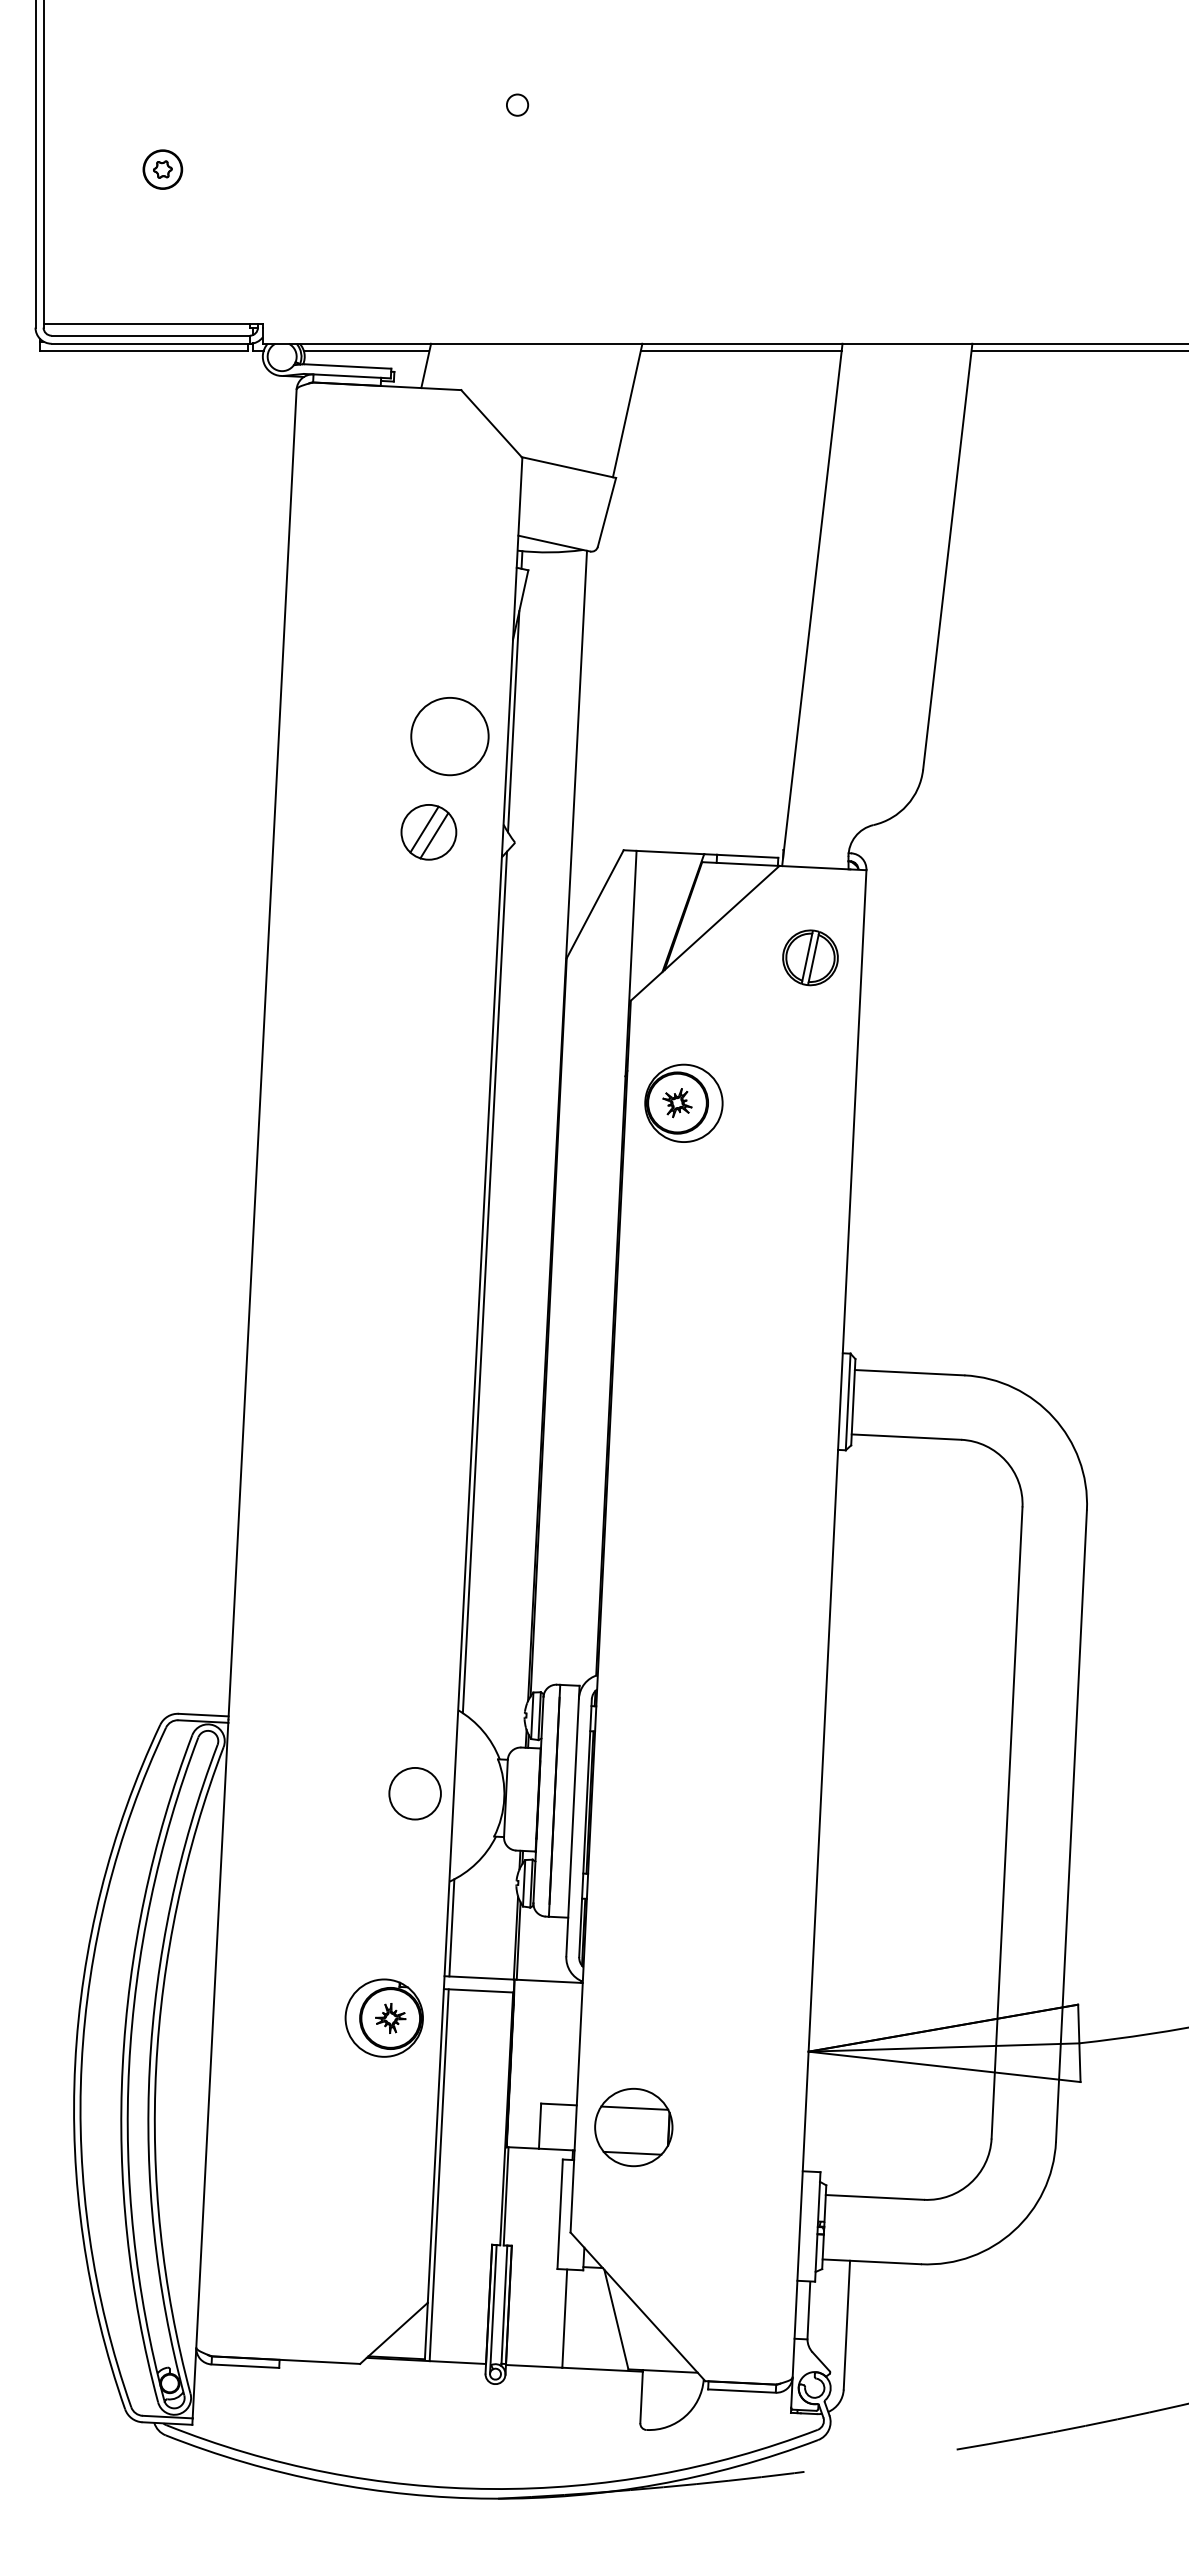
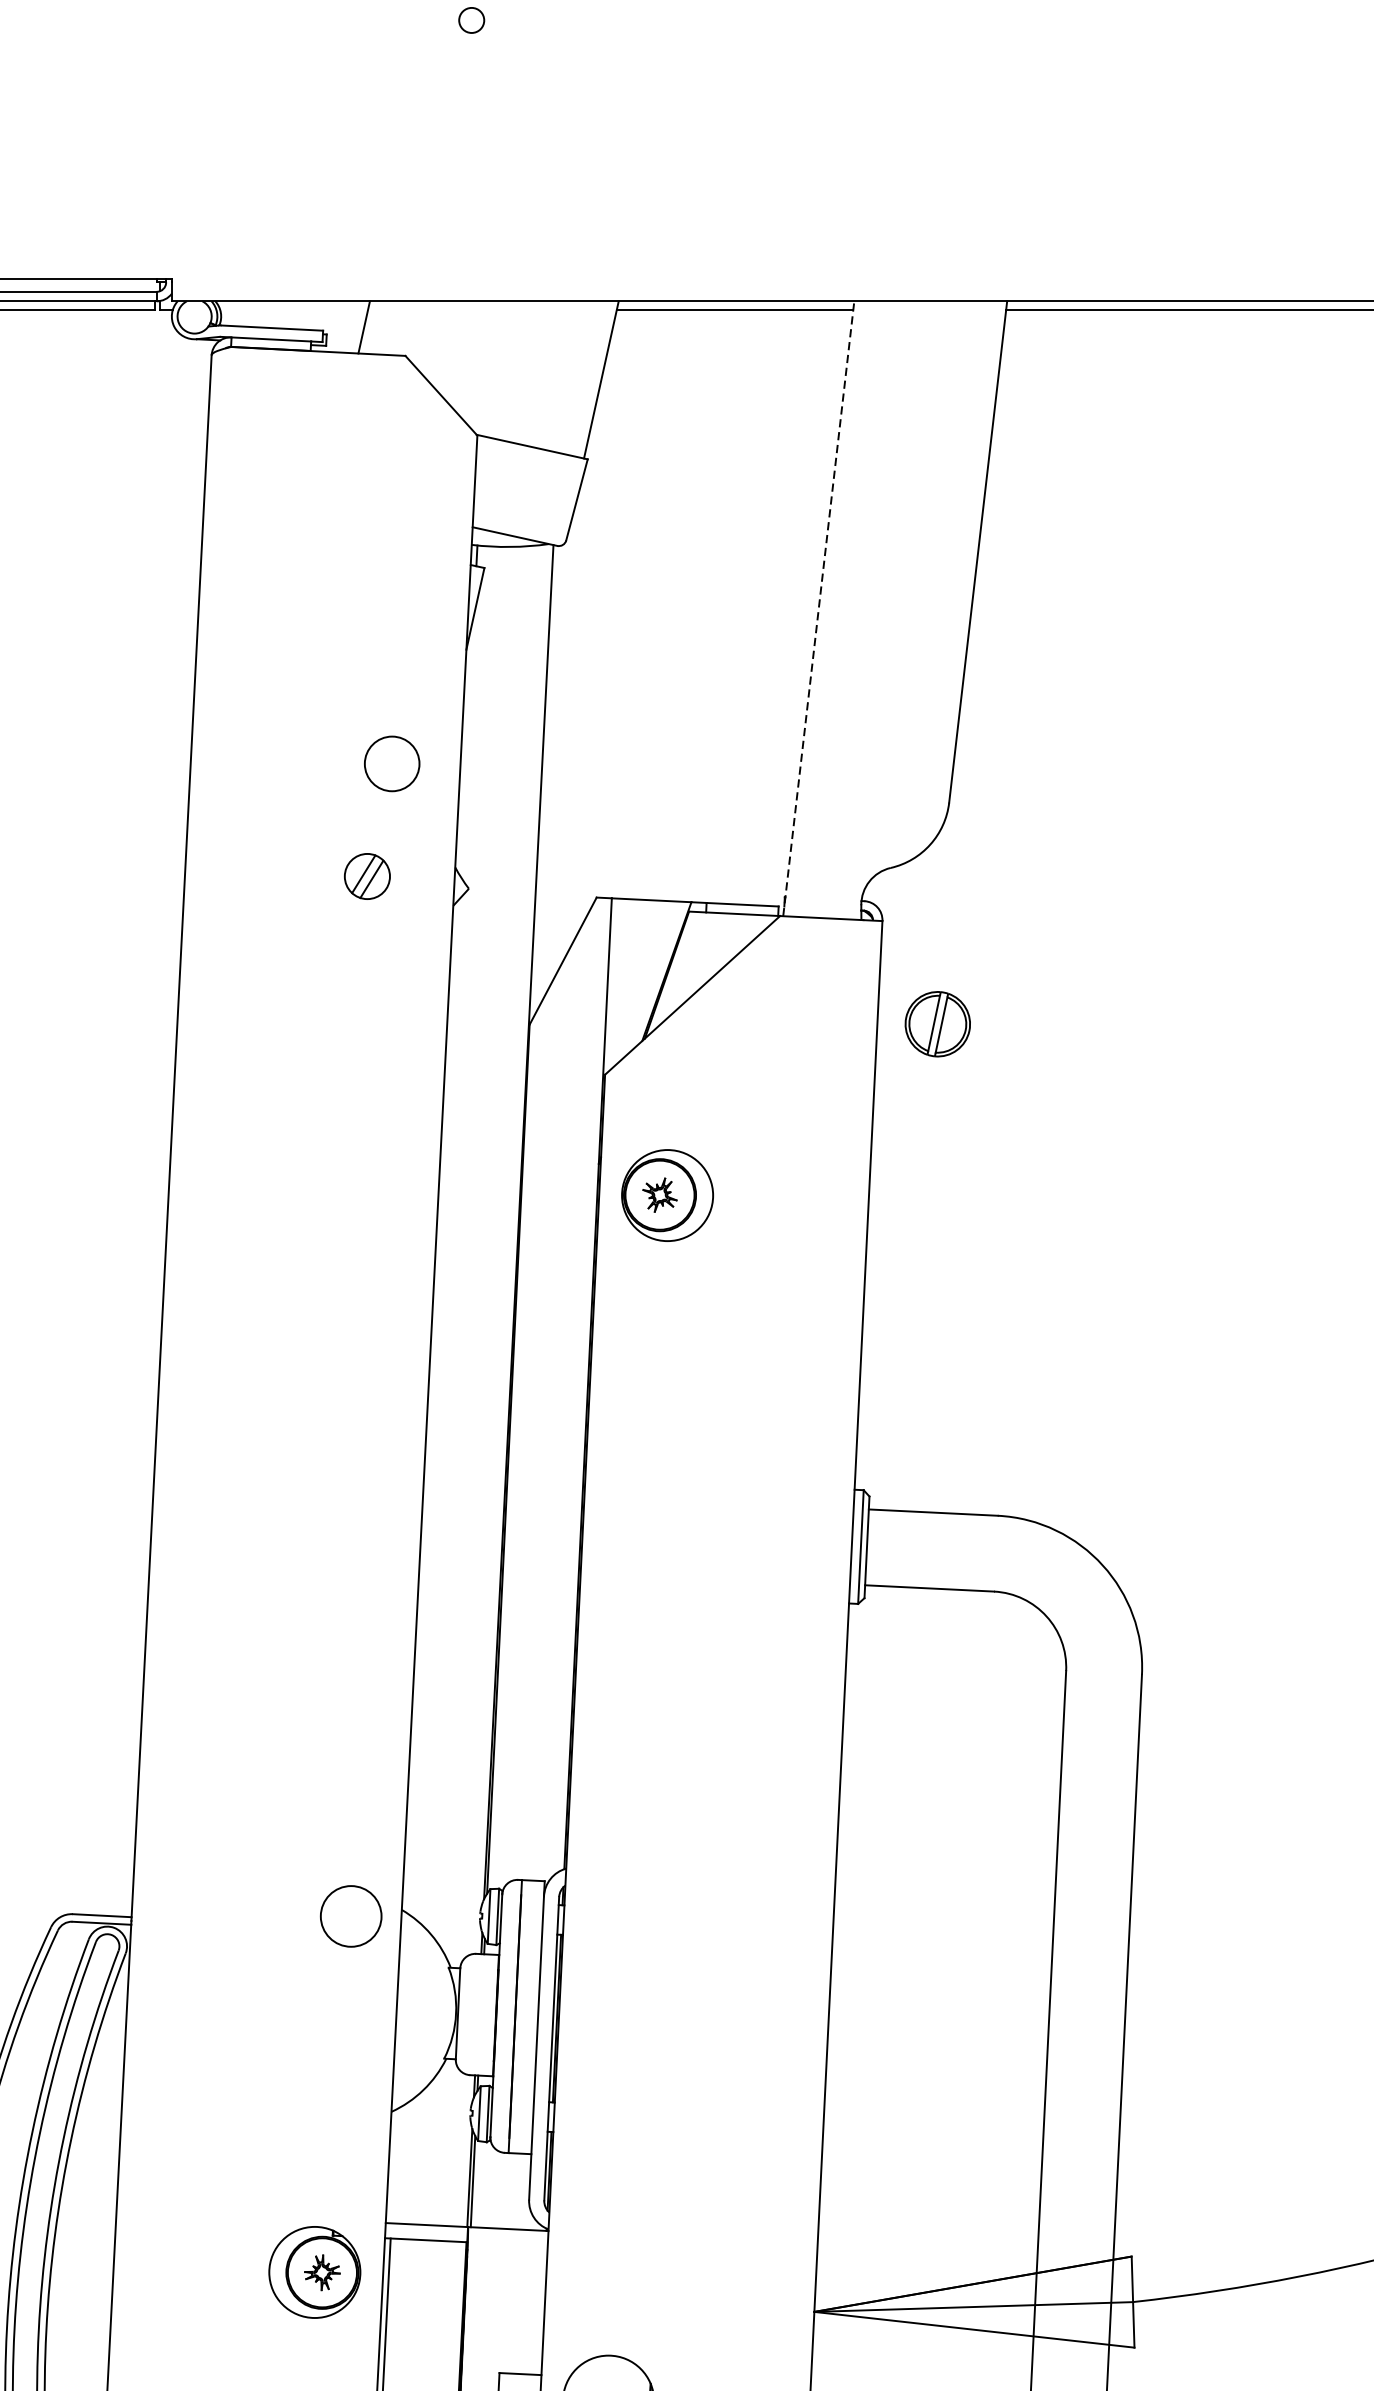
part: (162, 169) -> (53, 96), removed
line: (366, 351) -> (293, 310), removed
line: (812, 604) -> (818, 608), solid -> dashed
line: (513, 721) -> (466, 746), removed
circle: (449, 736) -> (391, 763), size x0.6
part: (428, 832) -> (366, 876), size x0.7
part: (810, 957) -> (937, 1023), moved
line: (484, 1282) -> (432, 1406), removed
circle: (414, 1793) -> (350, 1916), moved
line: (451, 1927) -> (393, 2165), removed
line: (634, 2107) -> (609, 2377), removed

